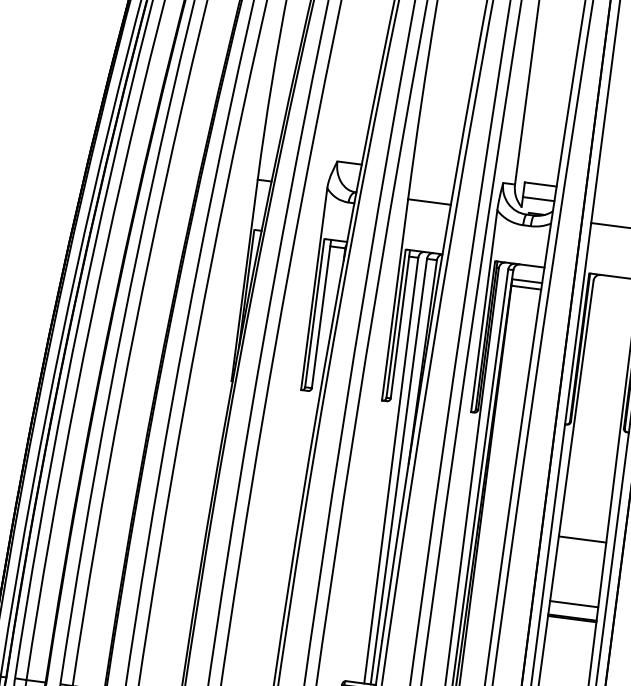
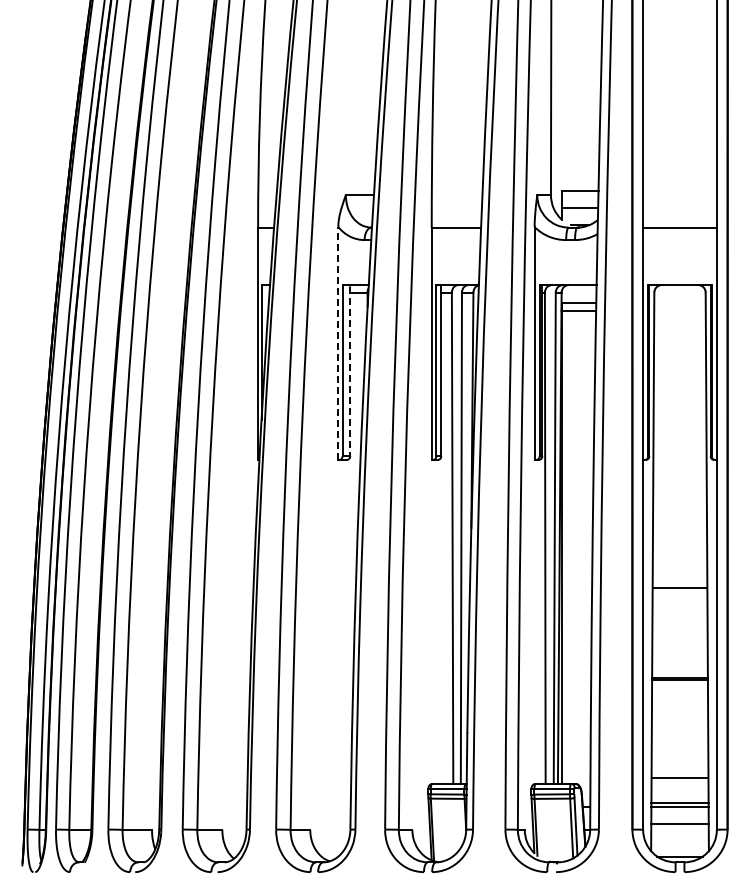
line: (314, 289) -> (338, 343), solid -> dashed
line: (321, 314) -> (350, 371), solid -> dashed
line: (573, 603) -> (679, 662), removed

